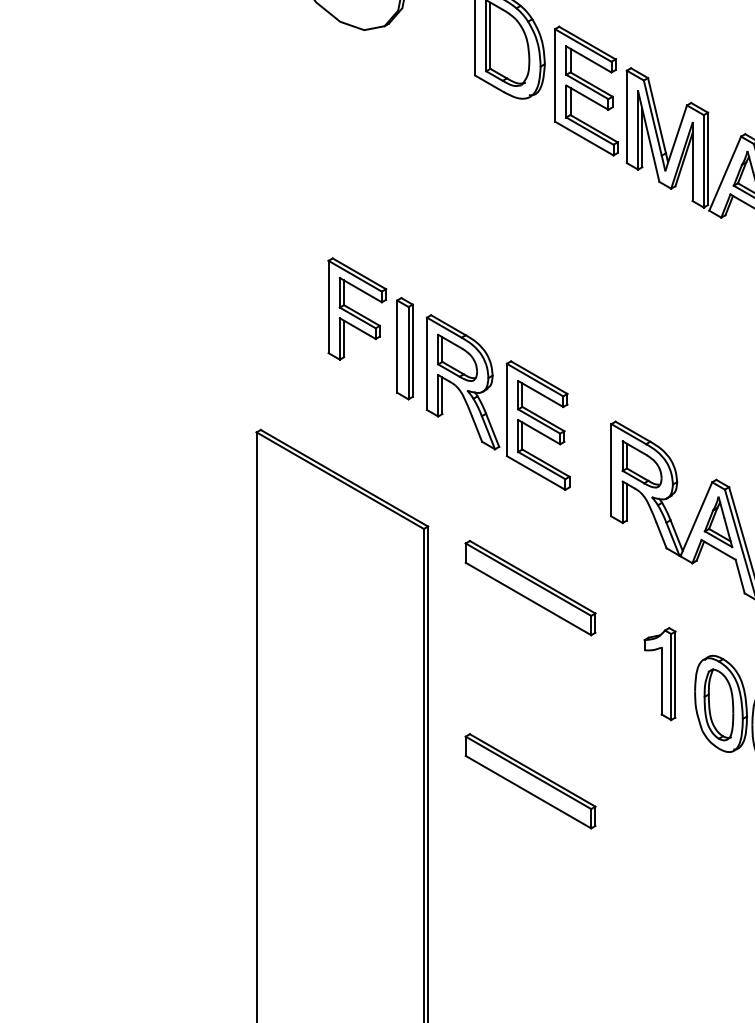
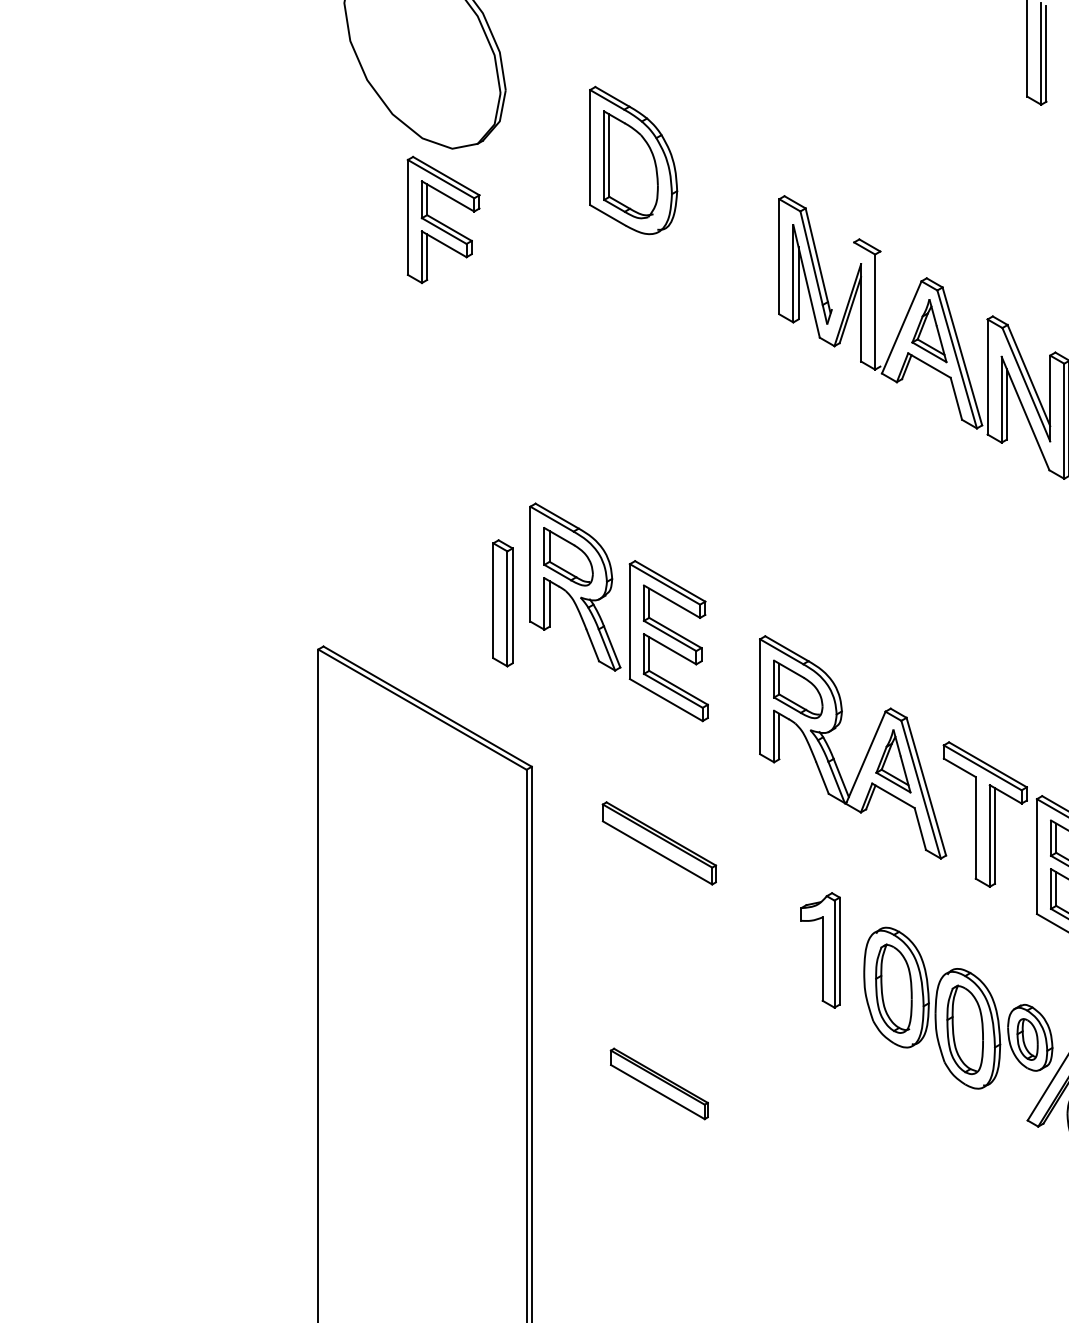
part: (586, 91) -> (728, 224), removed
line: (678, 131) -> (843, 275), removed
line: (708, 158) -> (880, 308), removed
part: (357, 308) -> (443, 219), moved
part: (404, 348) -> (502, 603), moved
part: (530, 588) -> (659, 843), size x0.7
part: (530, 780) -> (659, 1083), size x0.6

